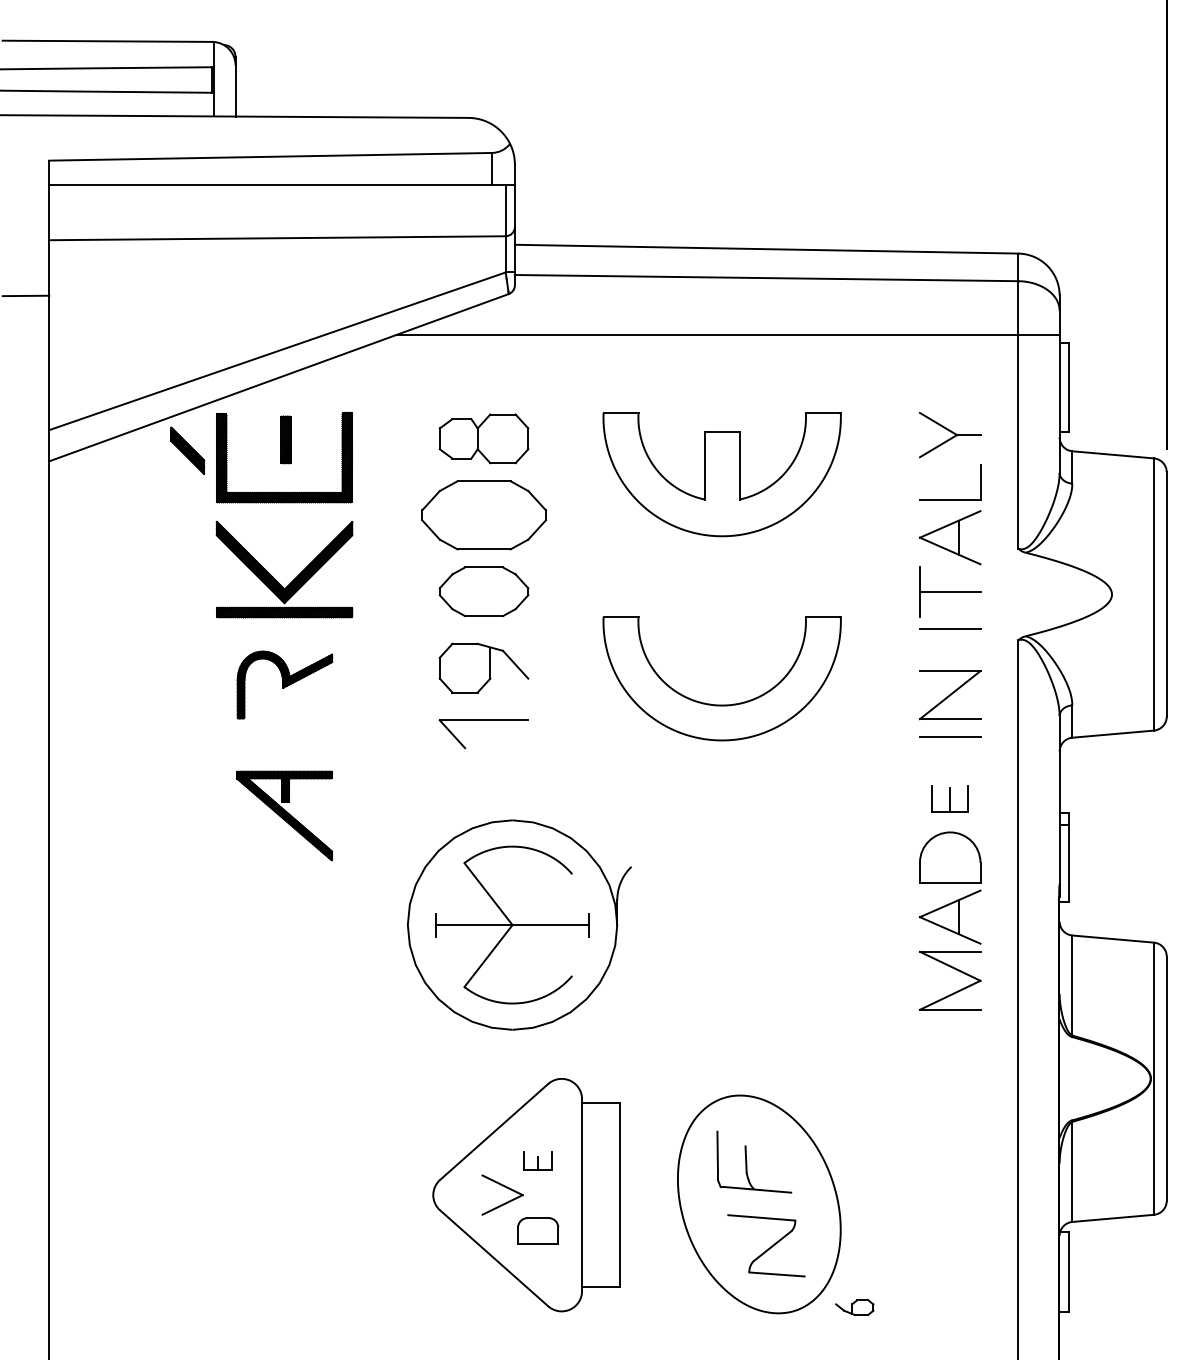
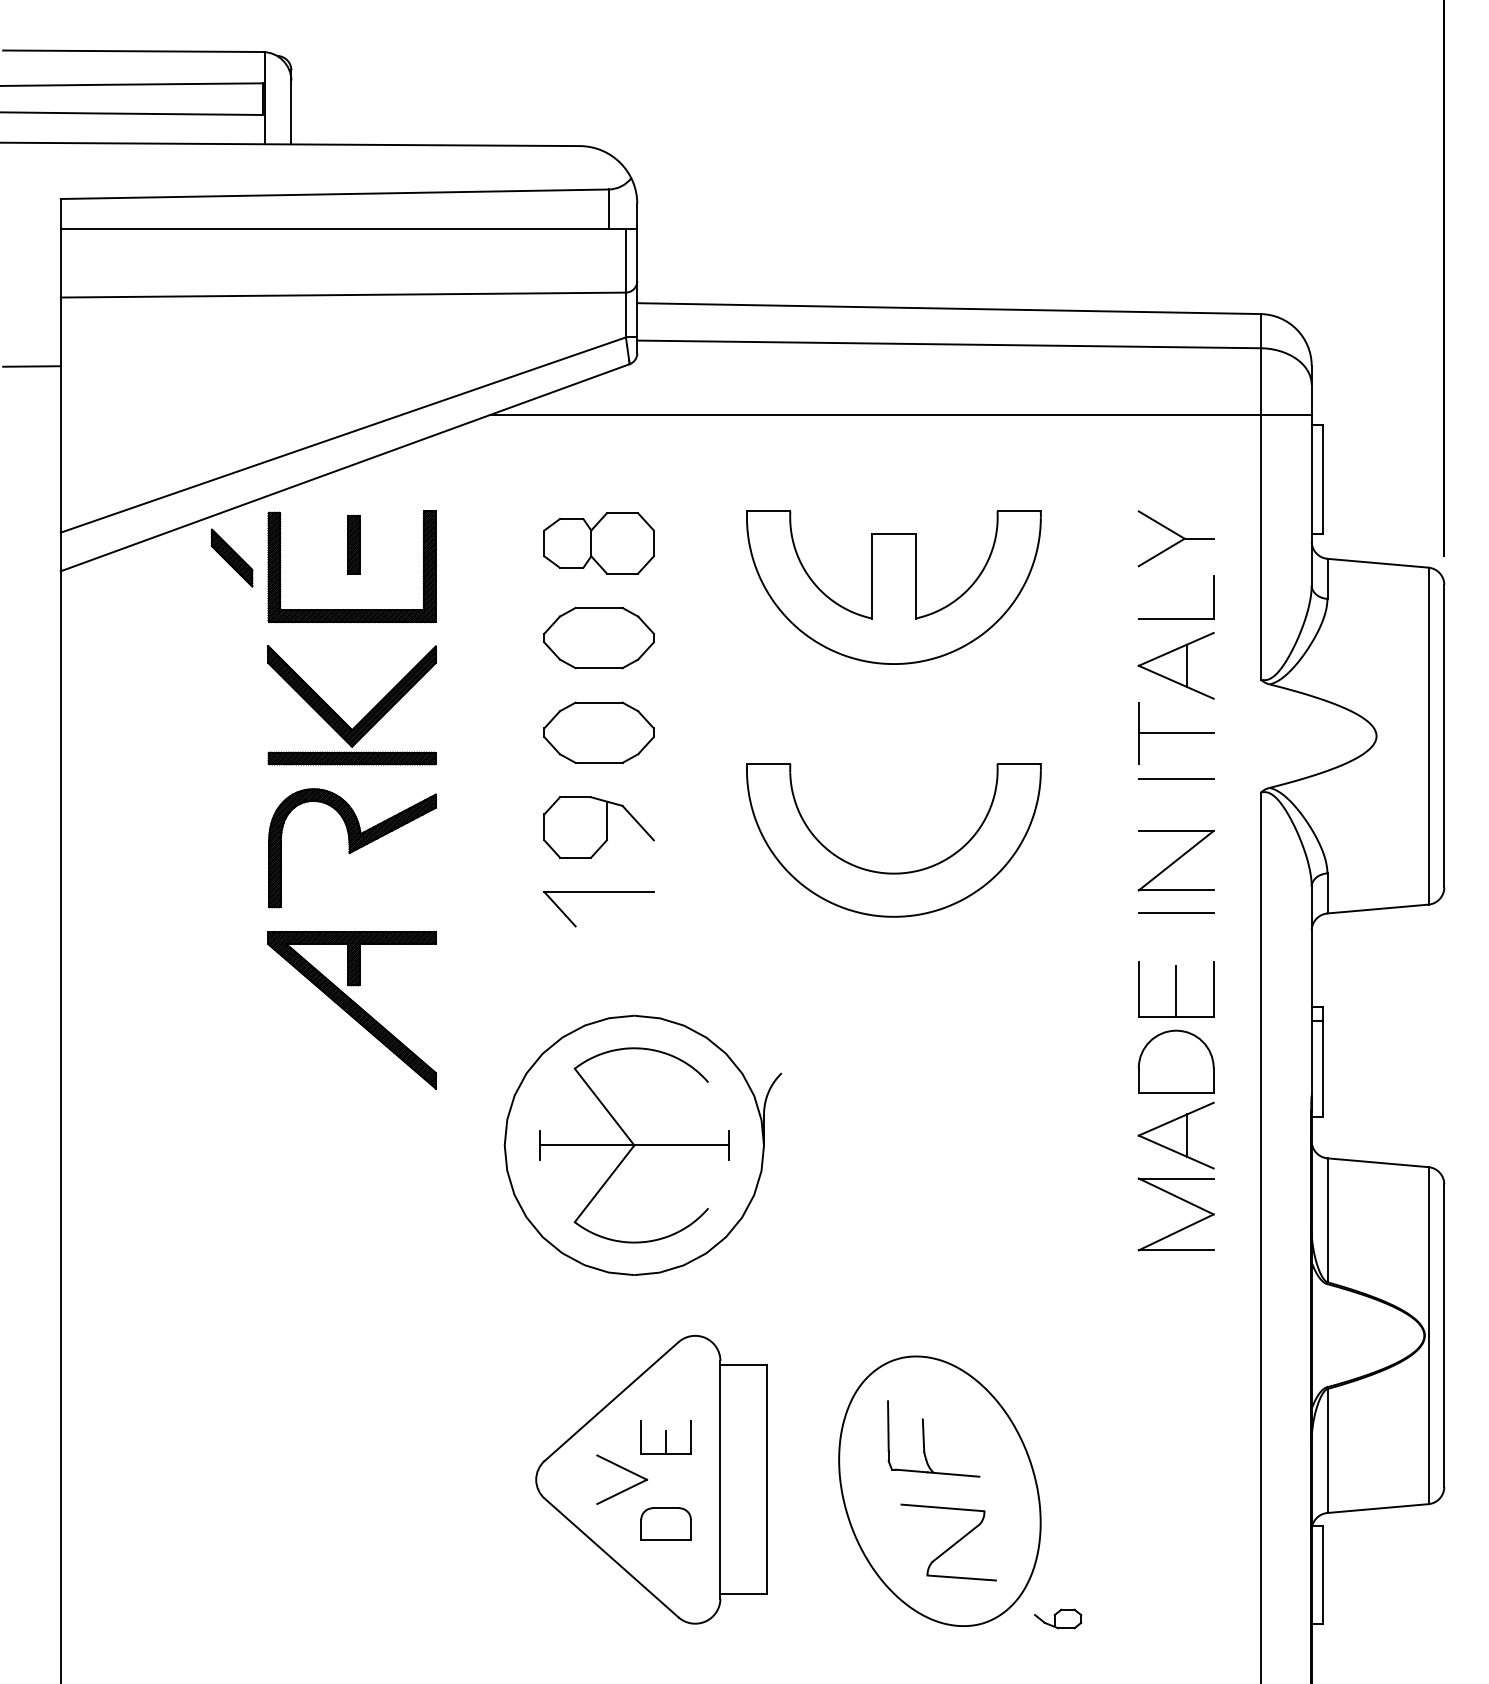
part: (483, 514) -> (598, 637), size x0.71
part: (284, 685) -> (352, 848), size x1.43
part: (950, 799) -> (1176, 989), size x1.67
part: (284, 816) -> (351, 1010), size x1.43
part: (537, 1160) -> (665, 1437), size x1.43

